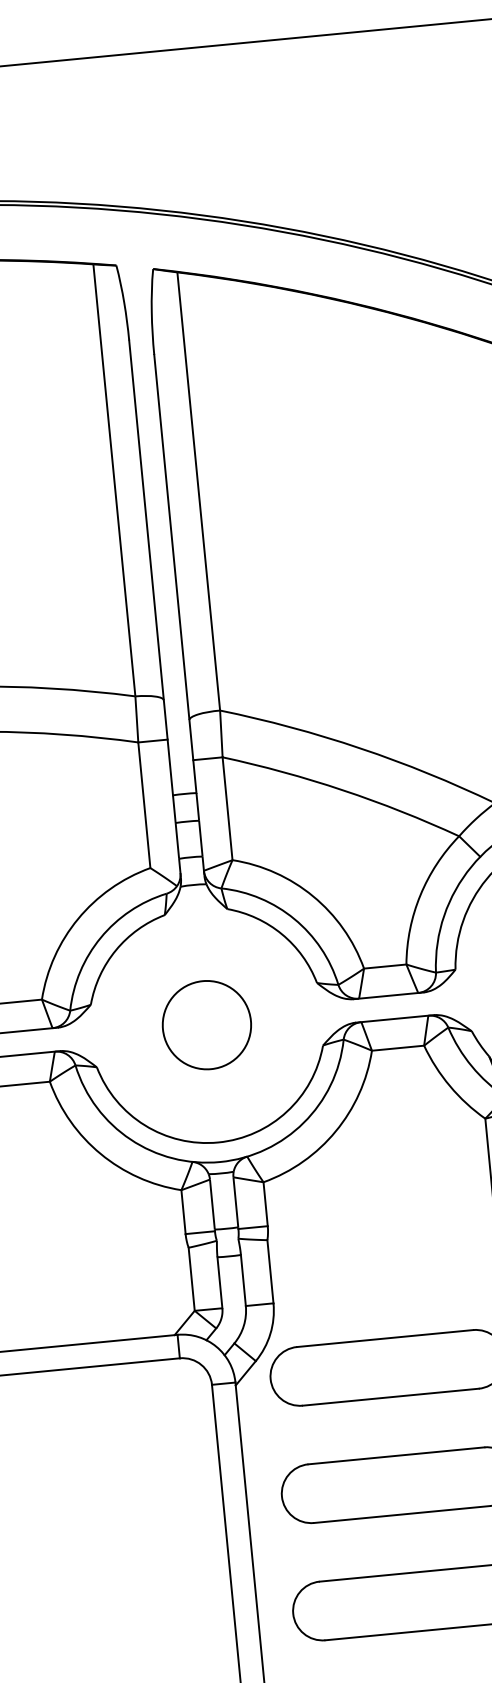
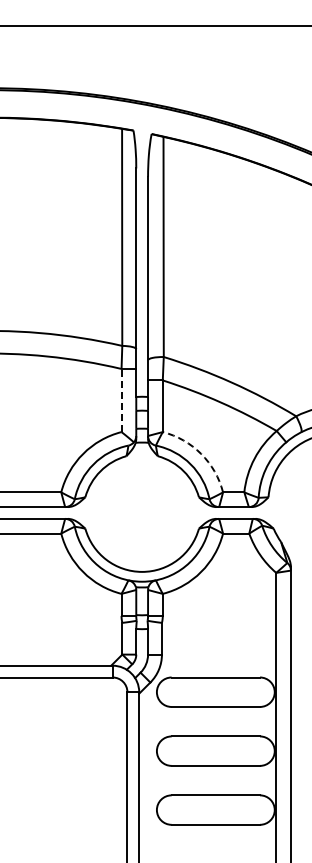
line: (144, 805) -> (121, 400), solid -> dashed
arc: (313, 895) -> (201, 453), solid -> dashed
circle: (207, 1024) -> (142, 512), removed

